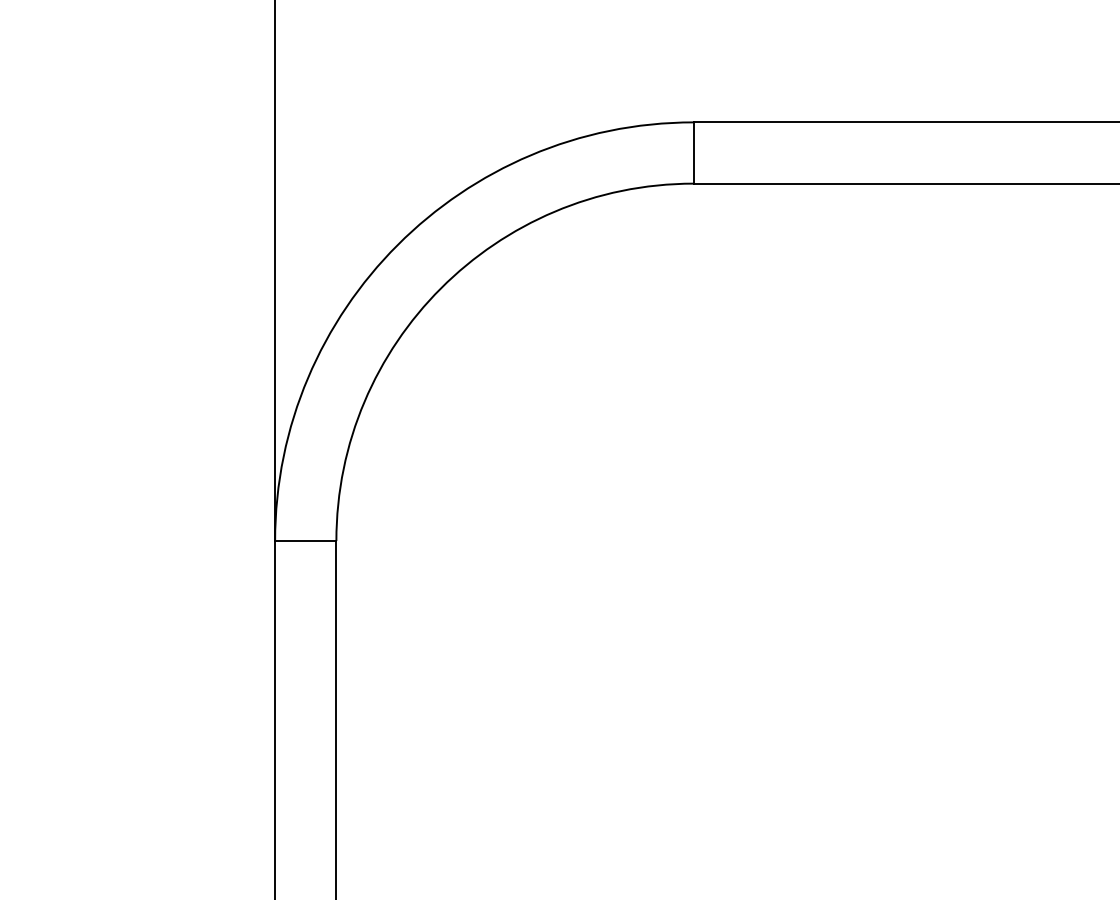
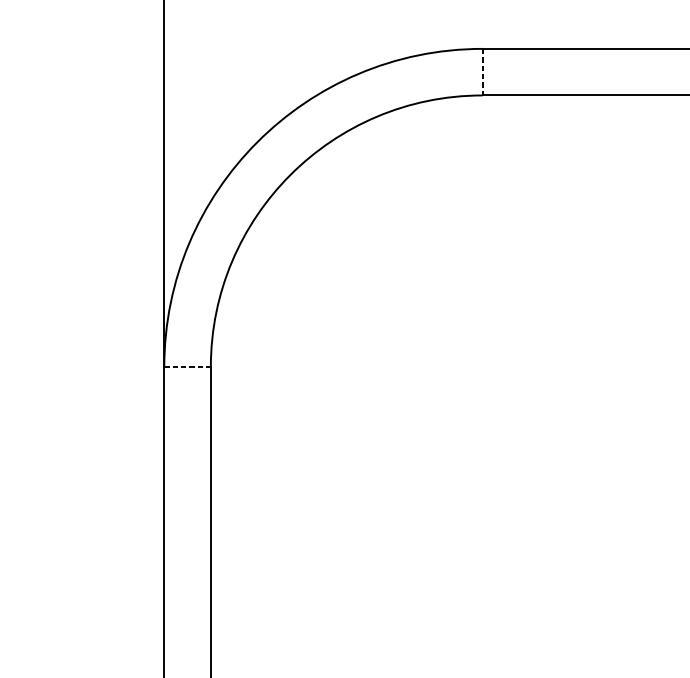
line: (693, 153) -> (482, 72), solid -> dashed
line: (305, 541) -> (187, 367), solid -> dashed

